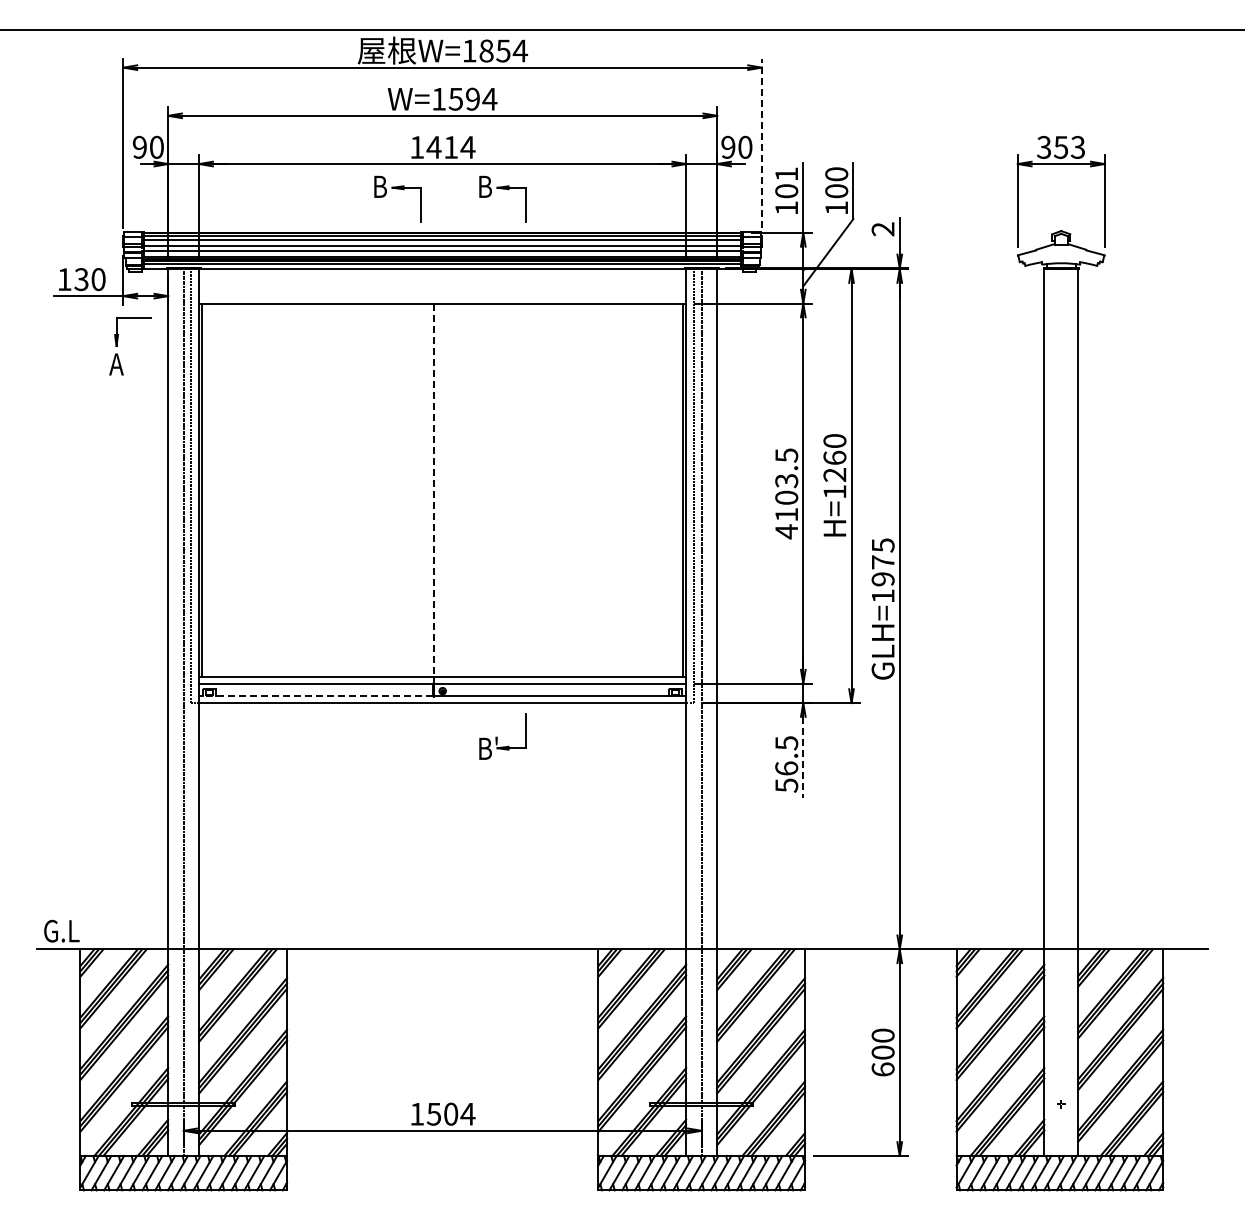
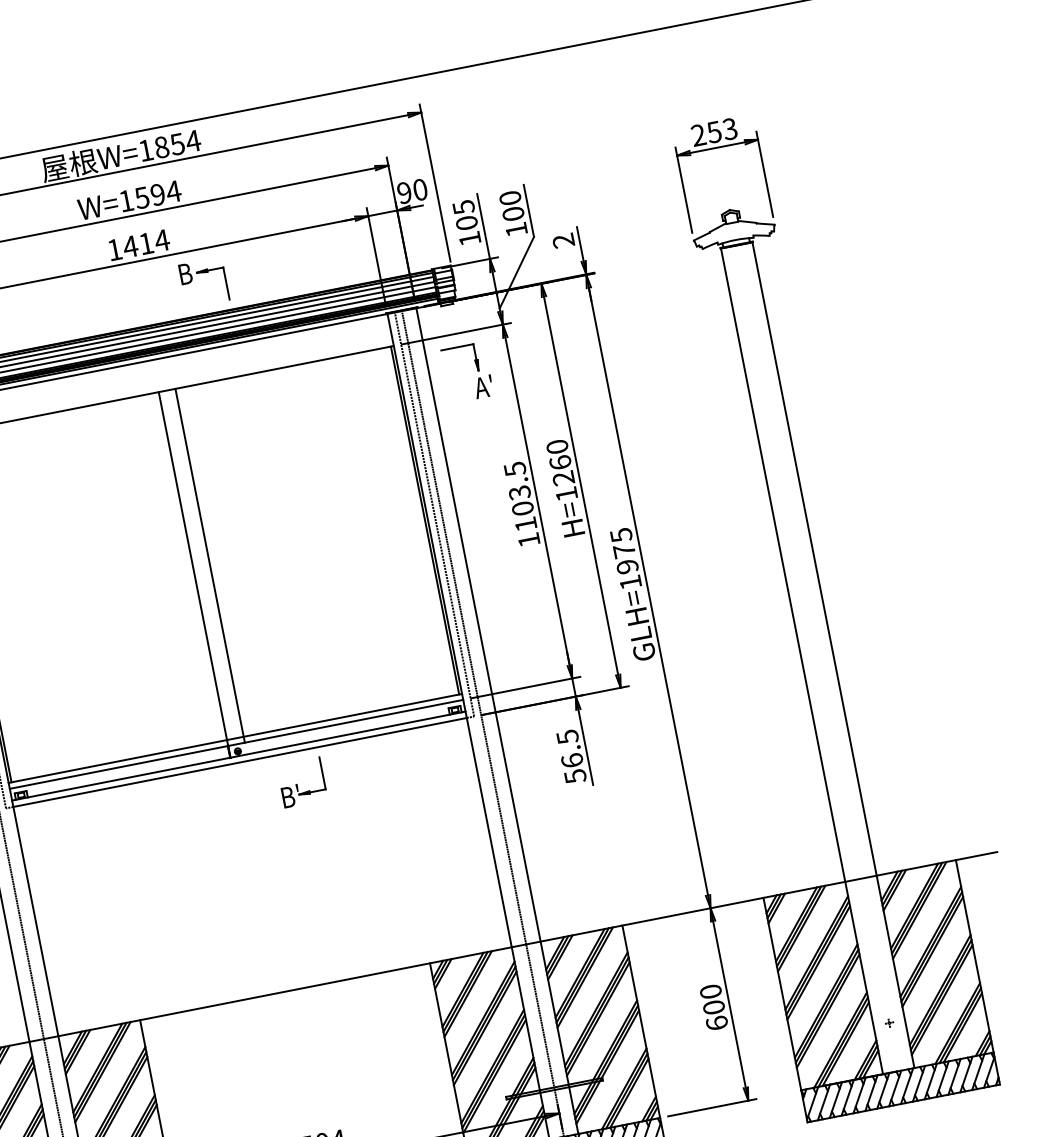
line: (761, 142) -> (434, 182), dashed -> solid
text: (1044, 147) -> (698, 135), 353 -> 253
text: (786, 174) -> (463, 207), 101 -> 105
part: (397, 189) -> (104, 292), removed
part: (767, 346) -> (477, 371), added
line: (451, 493) -> (209, 565), added
line: (433, 494) -> (193, 569), dashed -> solid
text: (786, 531) -> (528, 539), 4103.5 -> 1103.5
line: (315, 696) -> (120, 779), dashed -> solid
line: (803, 757) -> (585, 747), dashed -> solid

